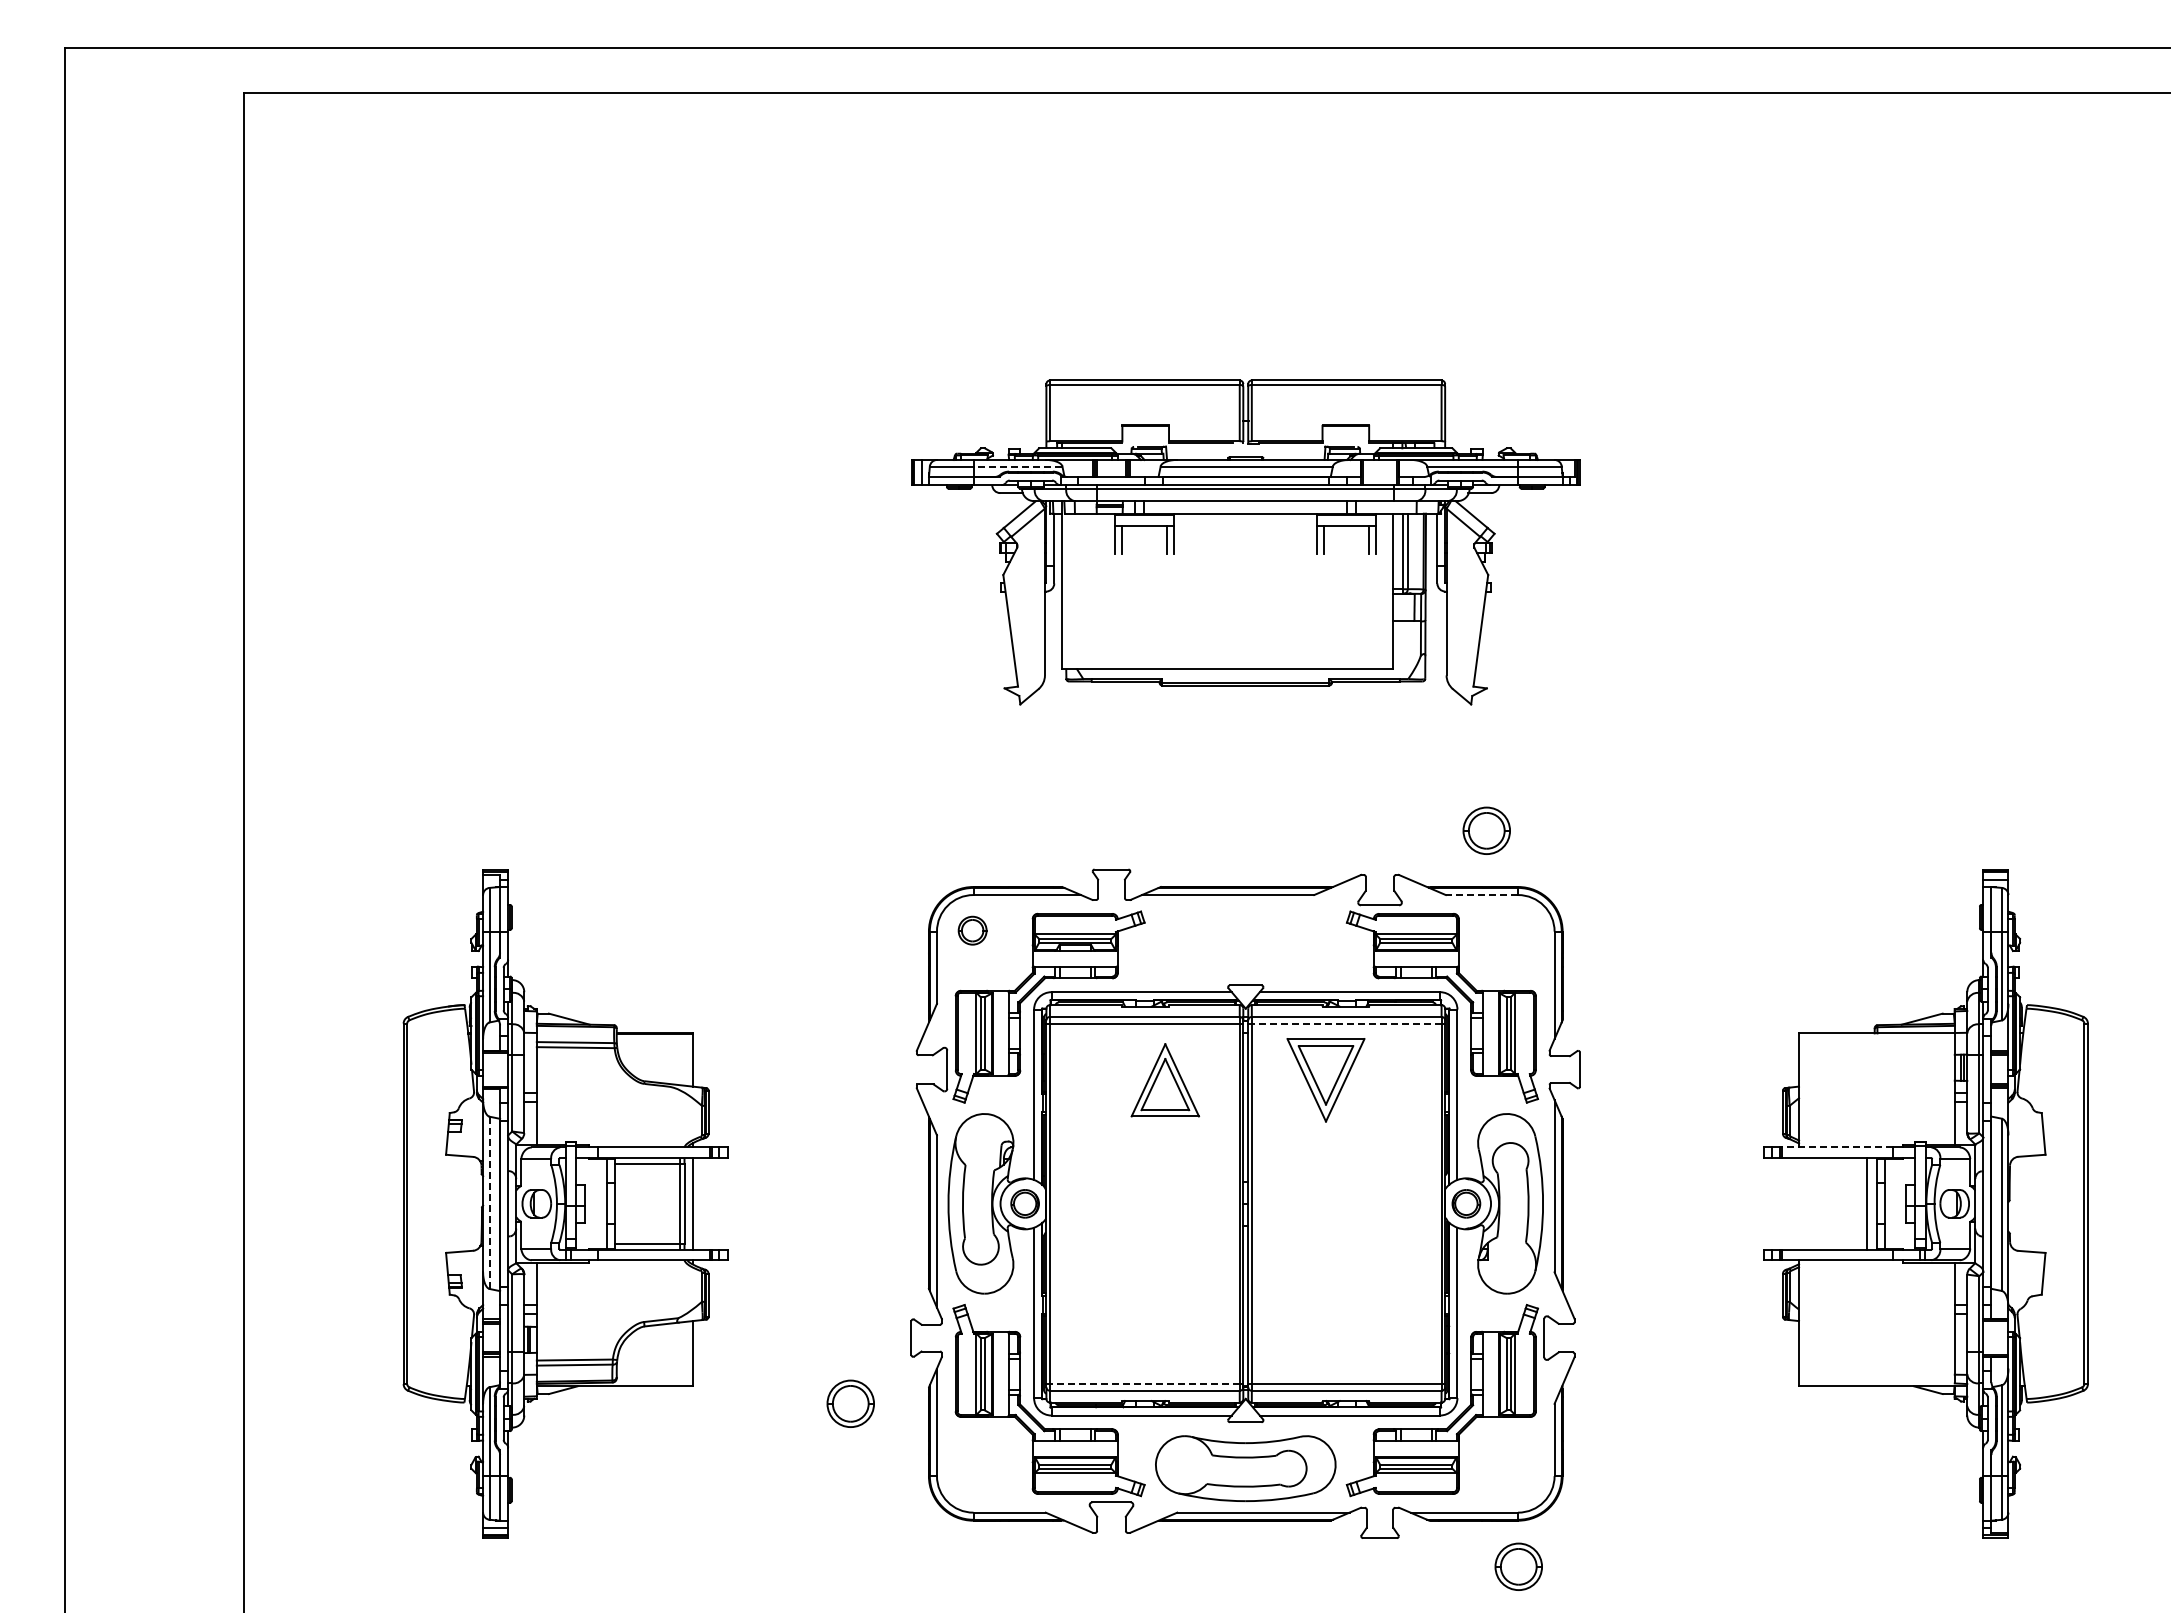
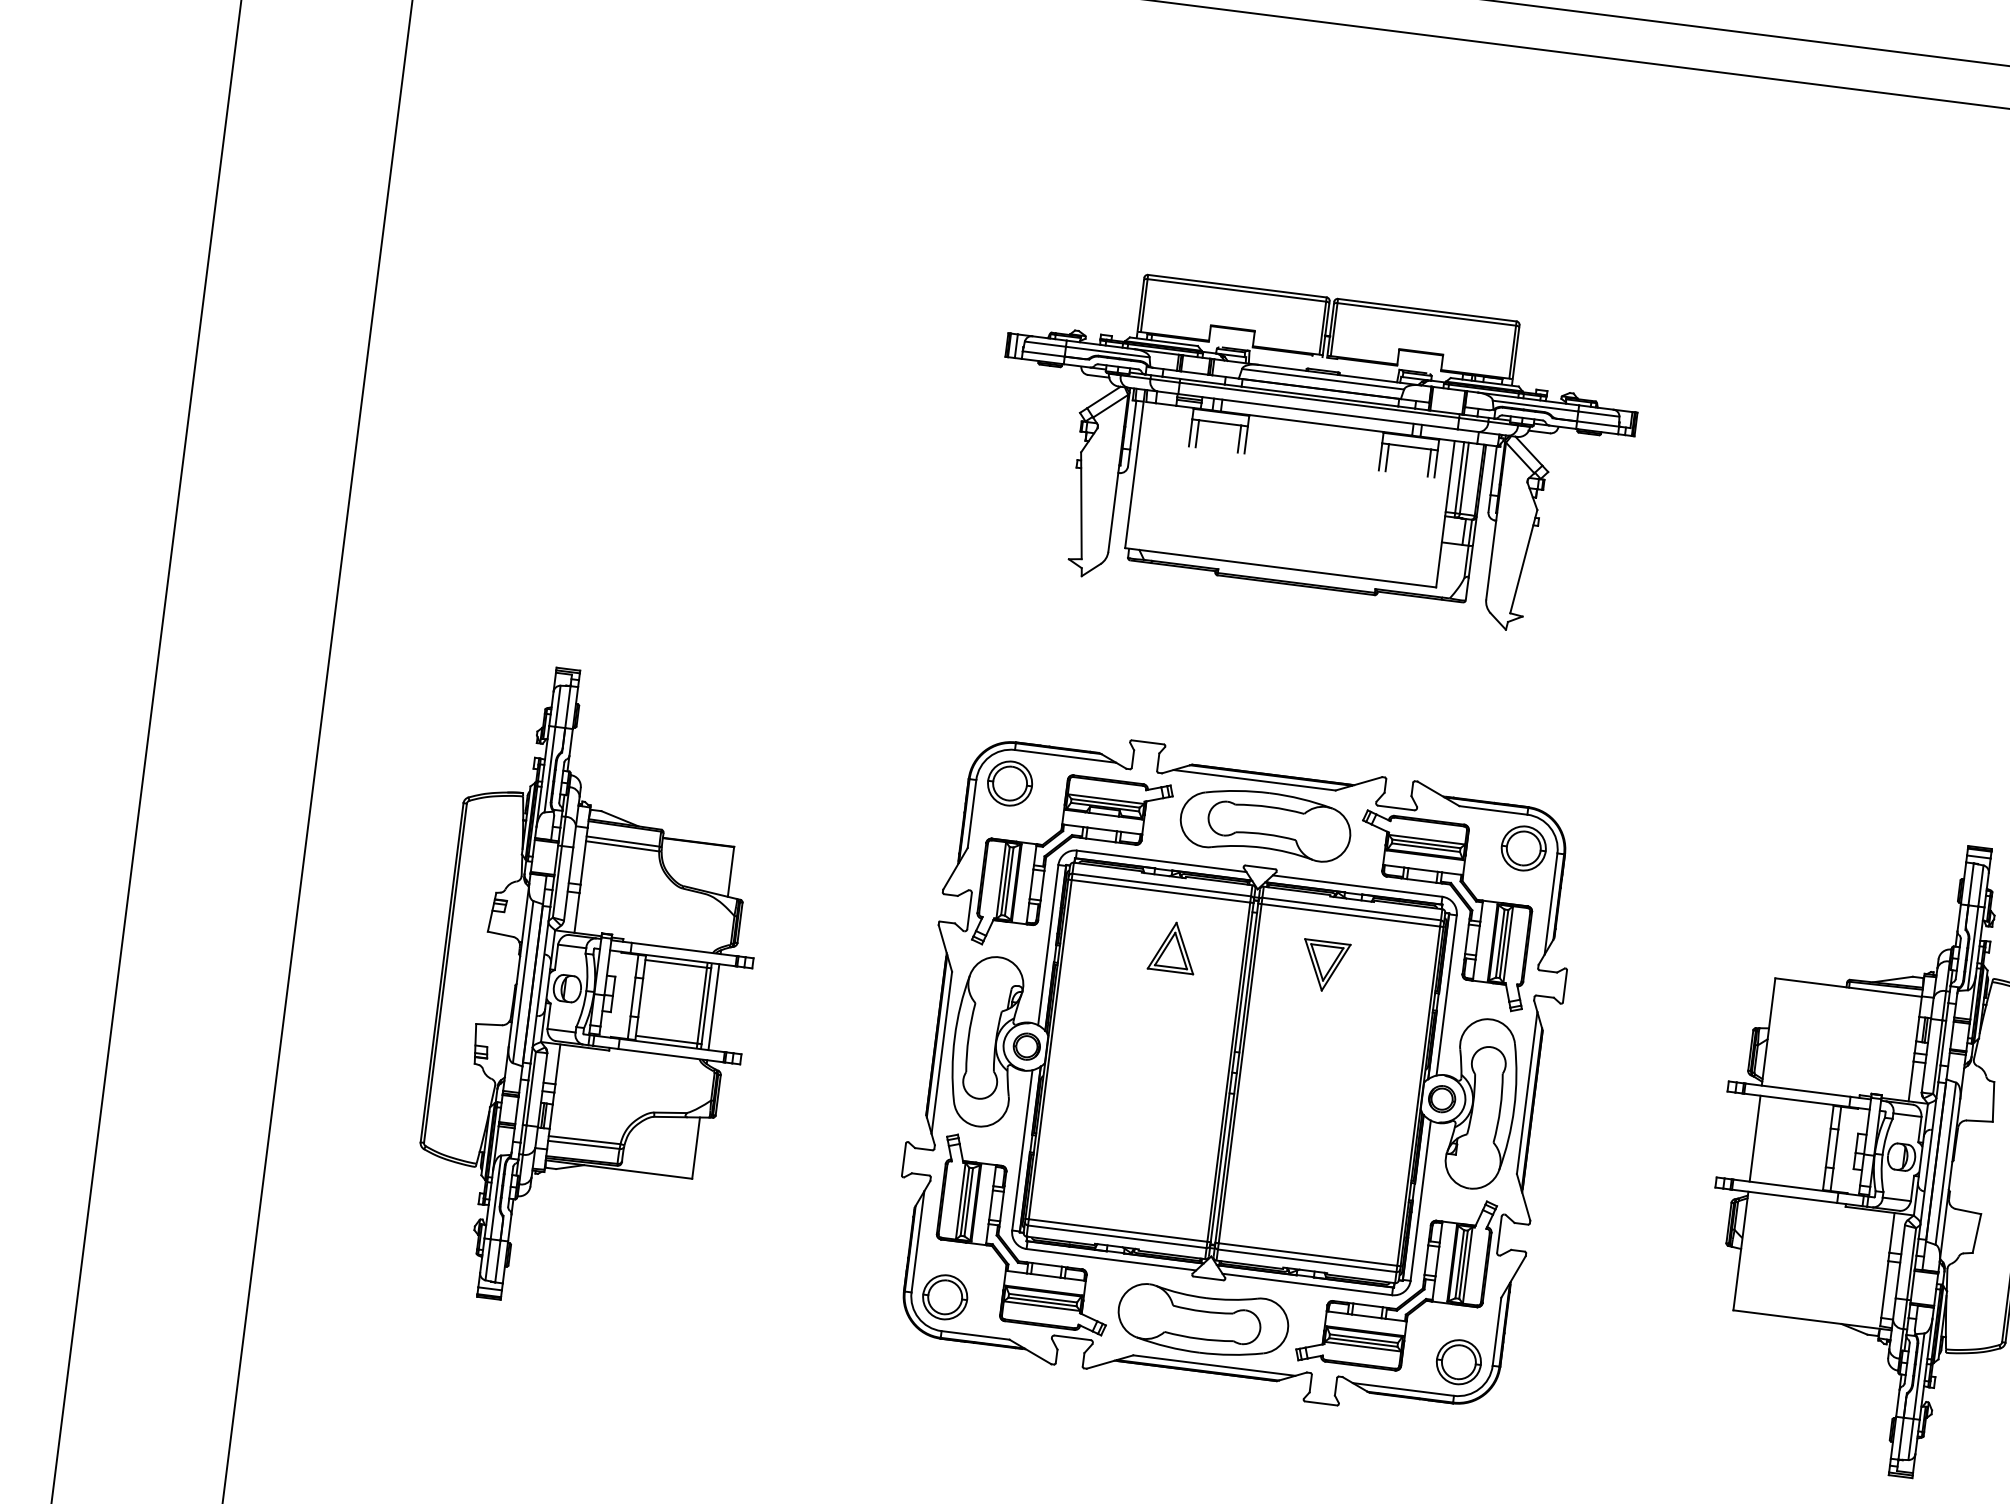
line: (1017, 466) -> (1107, 351), dashed -> solid
part: (1486, 830) -> (1523, 848), moved
line: (1481, 895) -> (1492, 810), dashed -> solid
part: (972, 930) -> (1009, 783), size x1.67
part: (1245, 938) -> (1265, 823), added
line: (1346, 1023) -> (1350, 915), dashed -> solid
part: (1165, 1080) -> (1173, 947), size x0.71
part: (1326, 1080) -> (1325, 966), size x0.62
line: (1837, 1147) -> (1797, 1090), dashed -> solid
line: (489, 1203) -> (522, 982), dashed -> solid
line: (1867, 1203) -> (1755, 1138), moved
line: (1144, 1384) -> (1117, 1230), dashed -> solid
part: (850, 1403) -> (944, 1296), moved
part: (1518, 1566) -> (1458, 1361), moved

